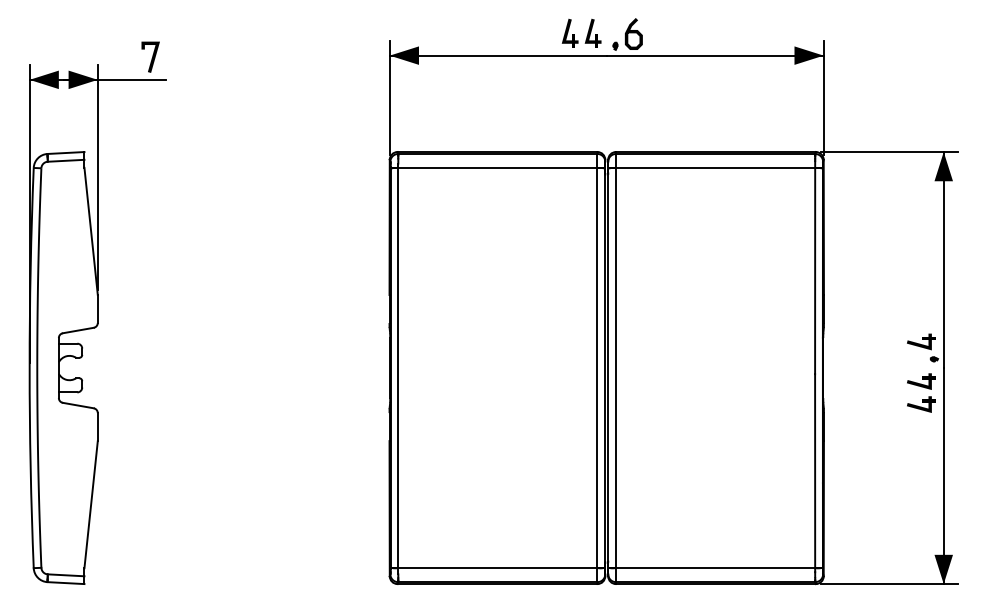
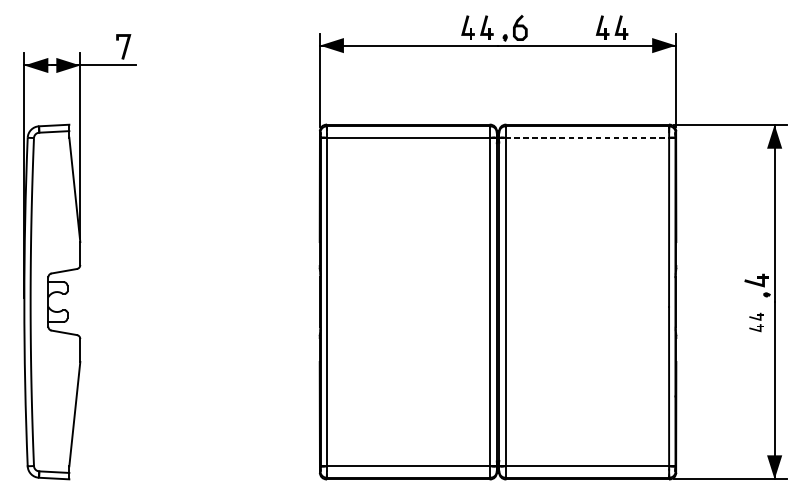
part: (745, 32) -> (611, 26), added
line: (715, 167) -> (587, 137), solid -> dashed
part: (921, 392) -> (756, 322), size x0.6

